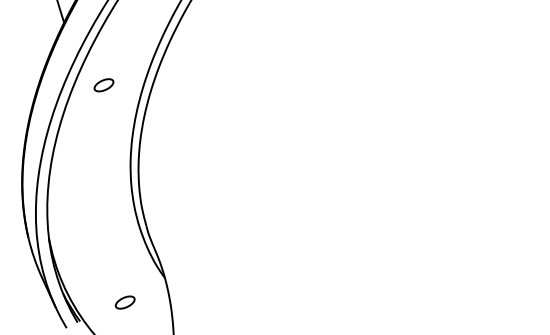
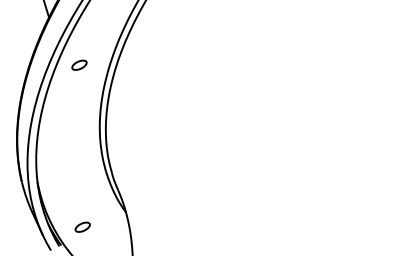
part: (124, 302) -> (82, 227), moved

